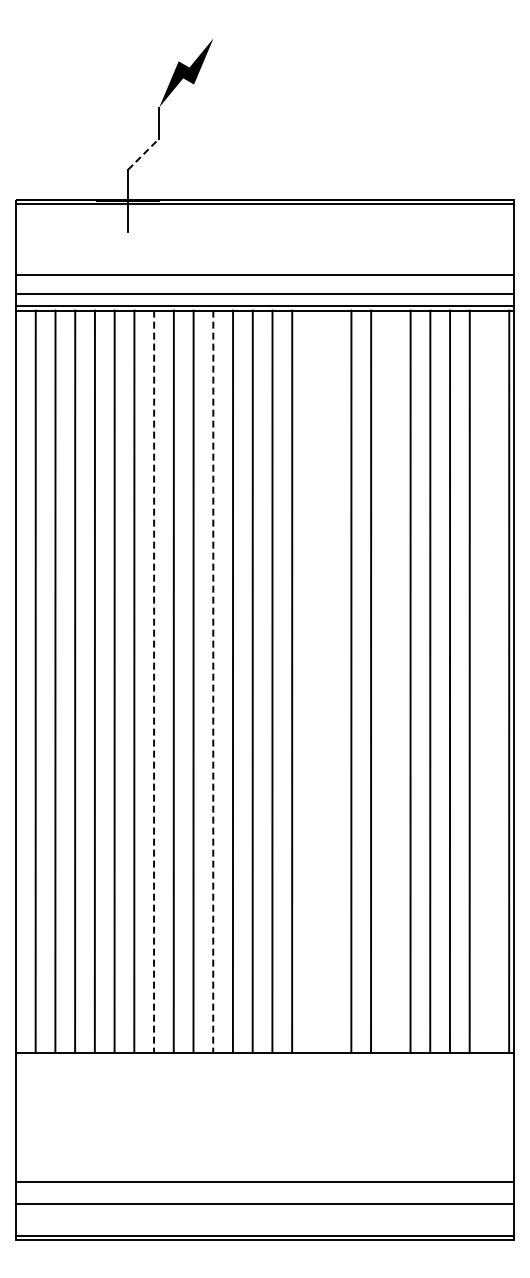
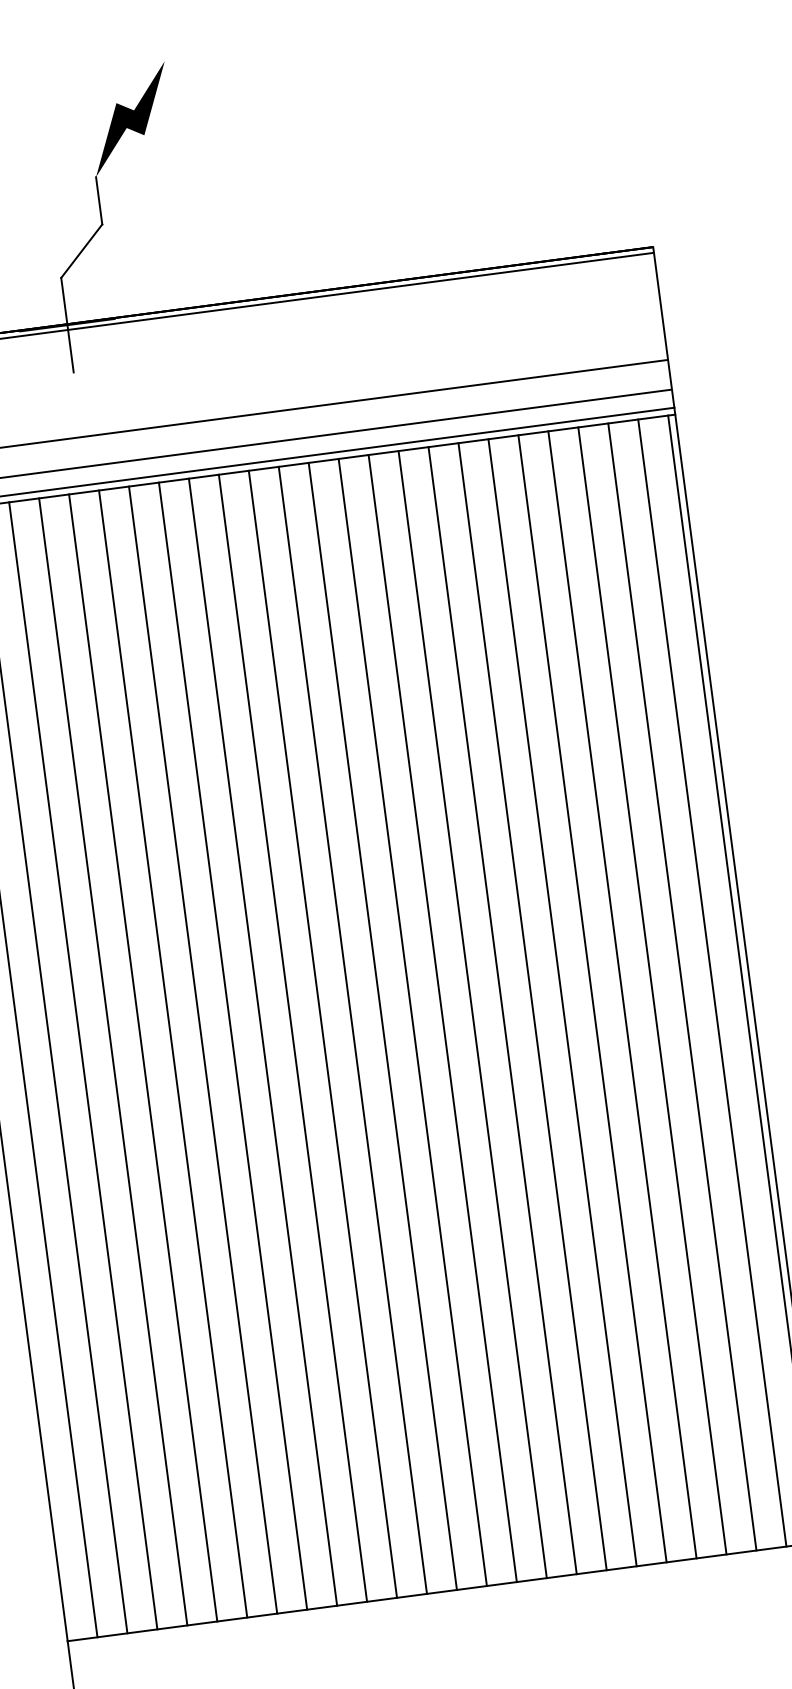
line: (143, 153) -> (81, 250), dashed -> solid
line: (311, 681) -> (442, 1018), added
line: (331, 681) -> (472, 1014), added
line: (390, 681) -> (561, 1002), added
line: (489, 681) -> (712, 982), added
line: (154, 682) -> (203, 1051), dashed -> solid
line: (213, 682) -> (293, 1039), dashed -> solid

